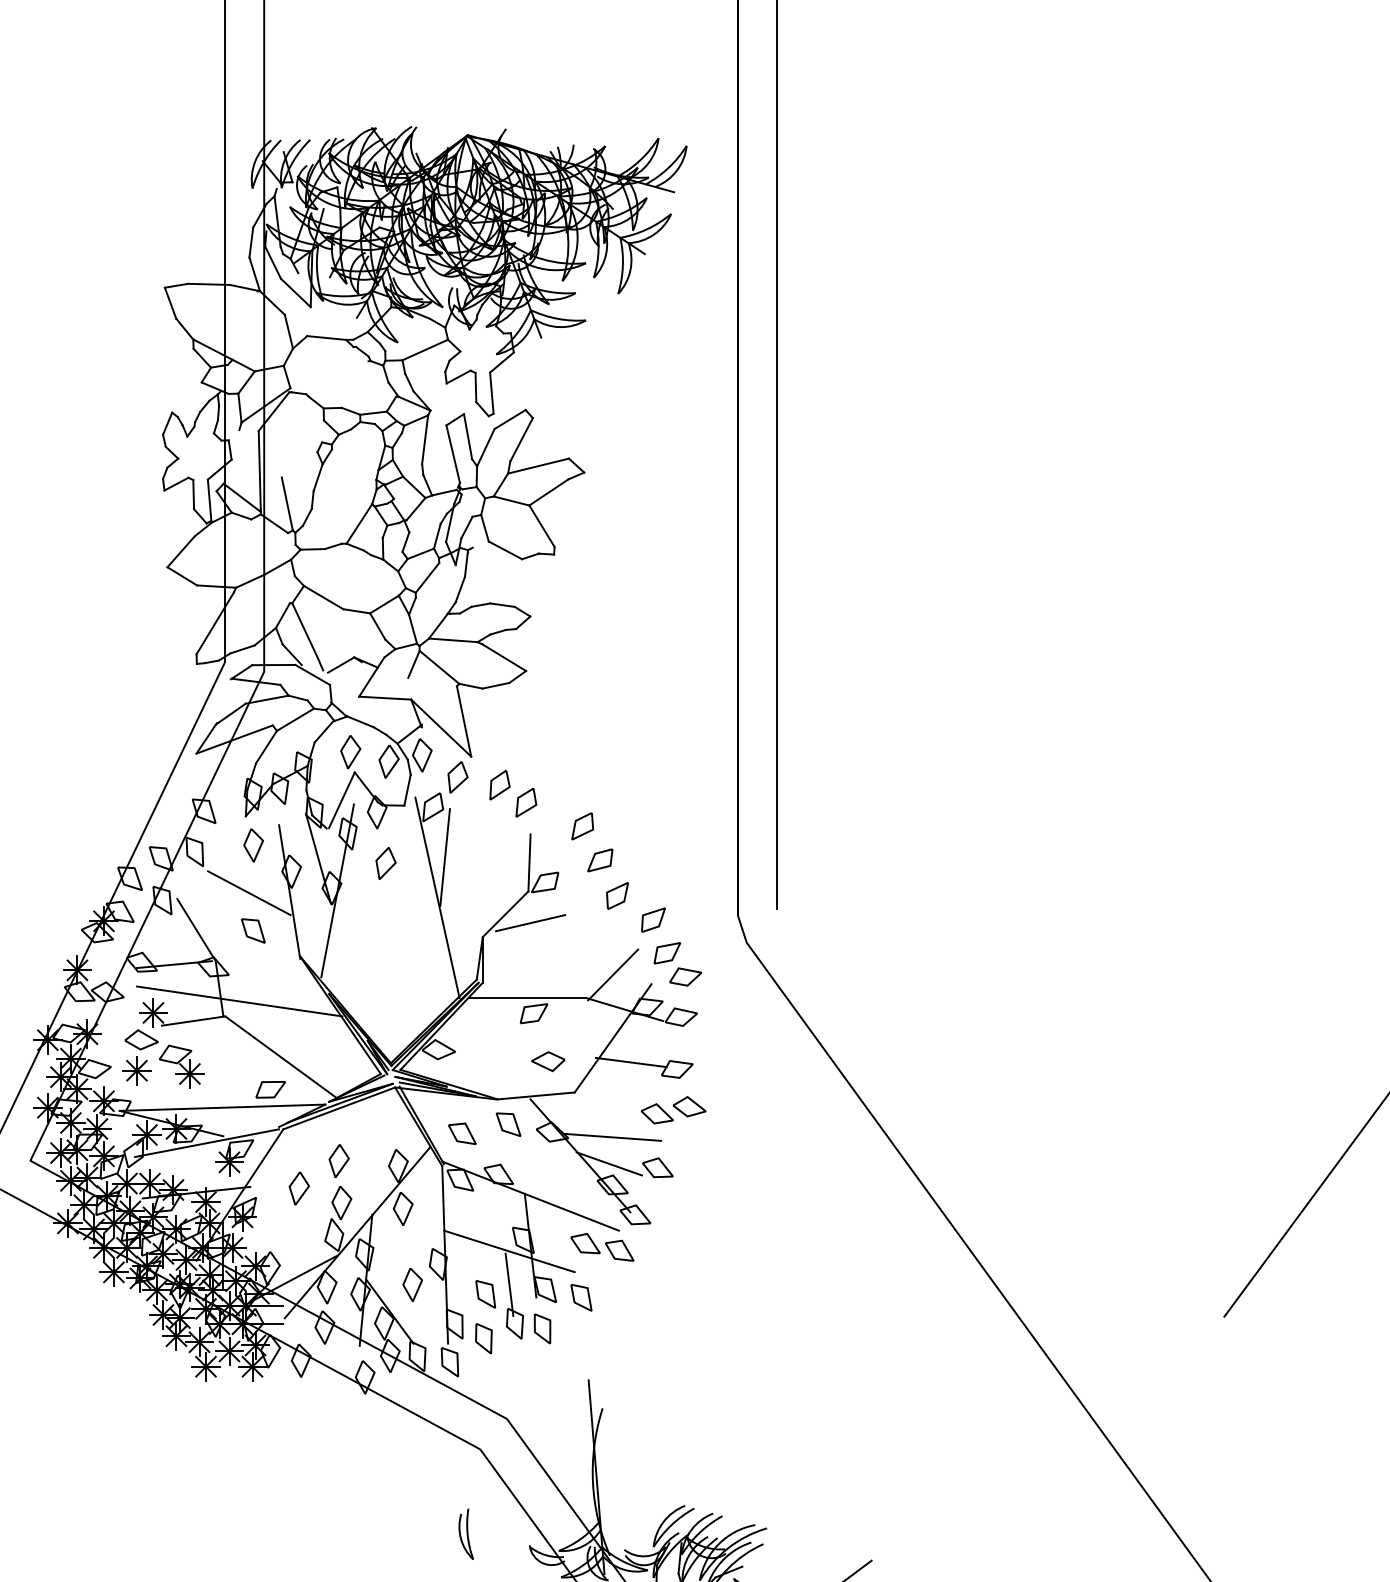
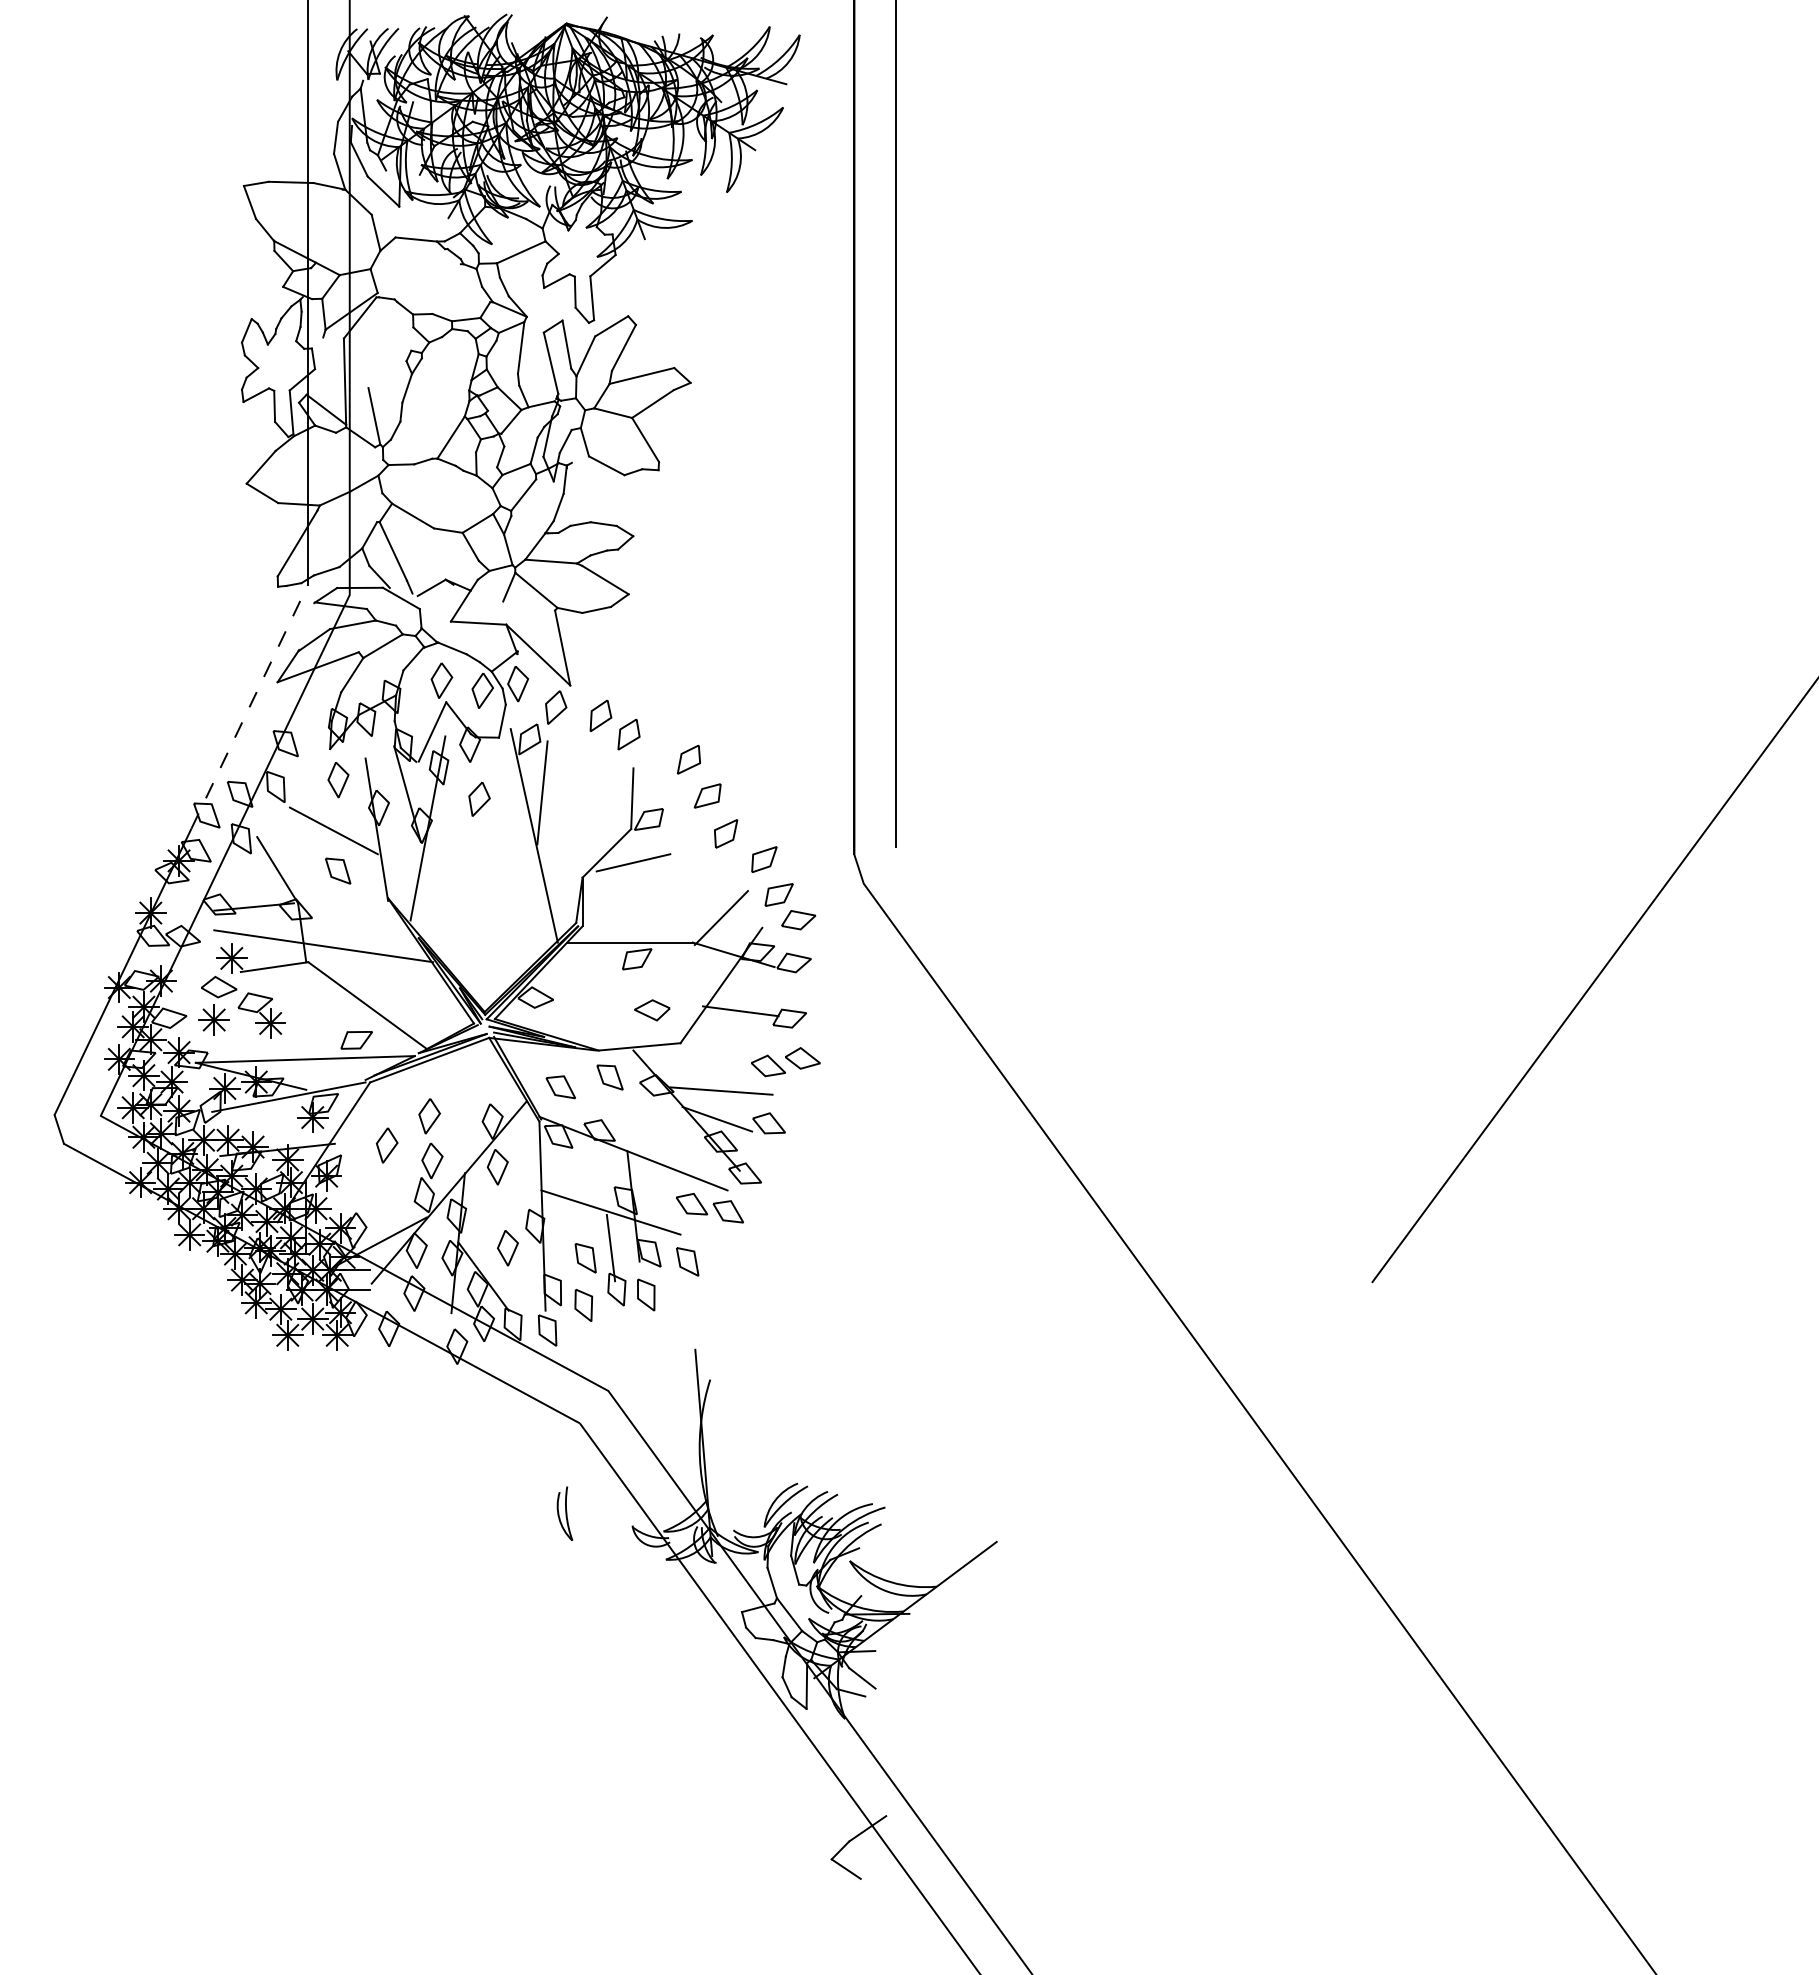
line: (170, 777) -> (249, 707), solid -> dashed

